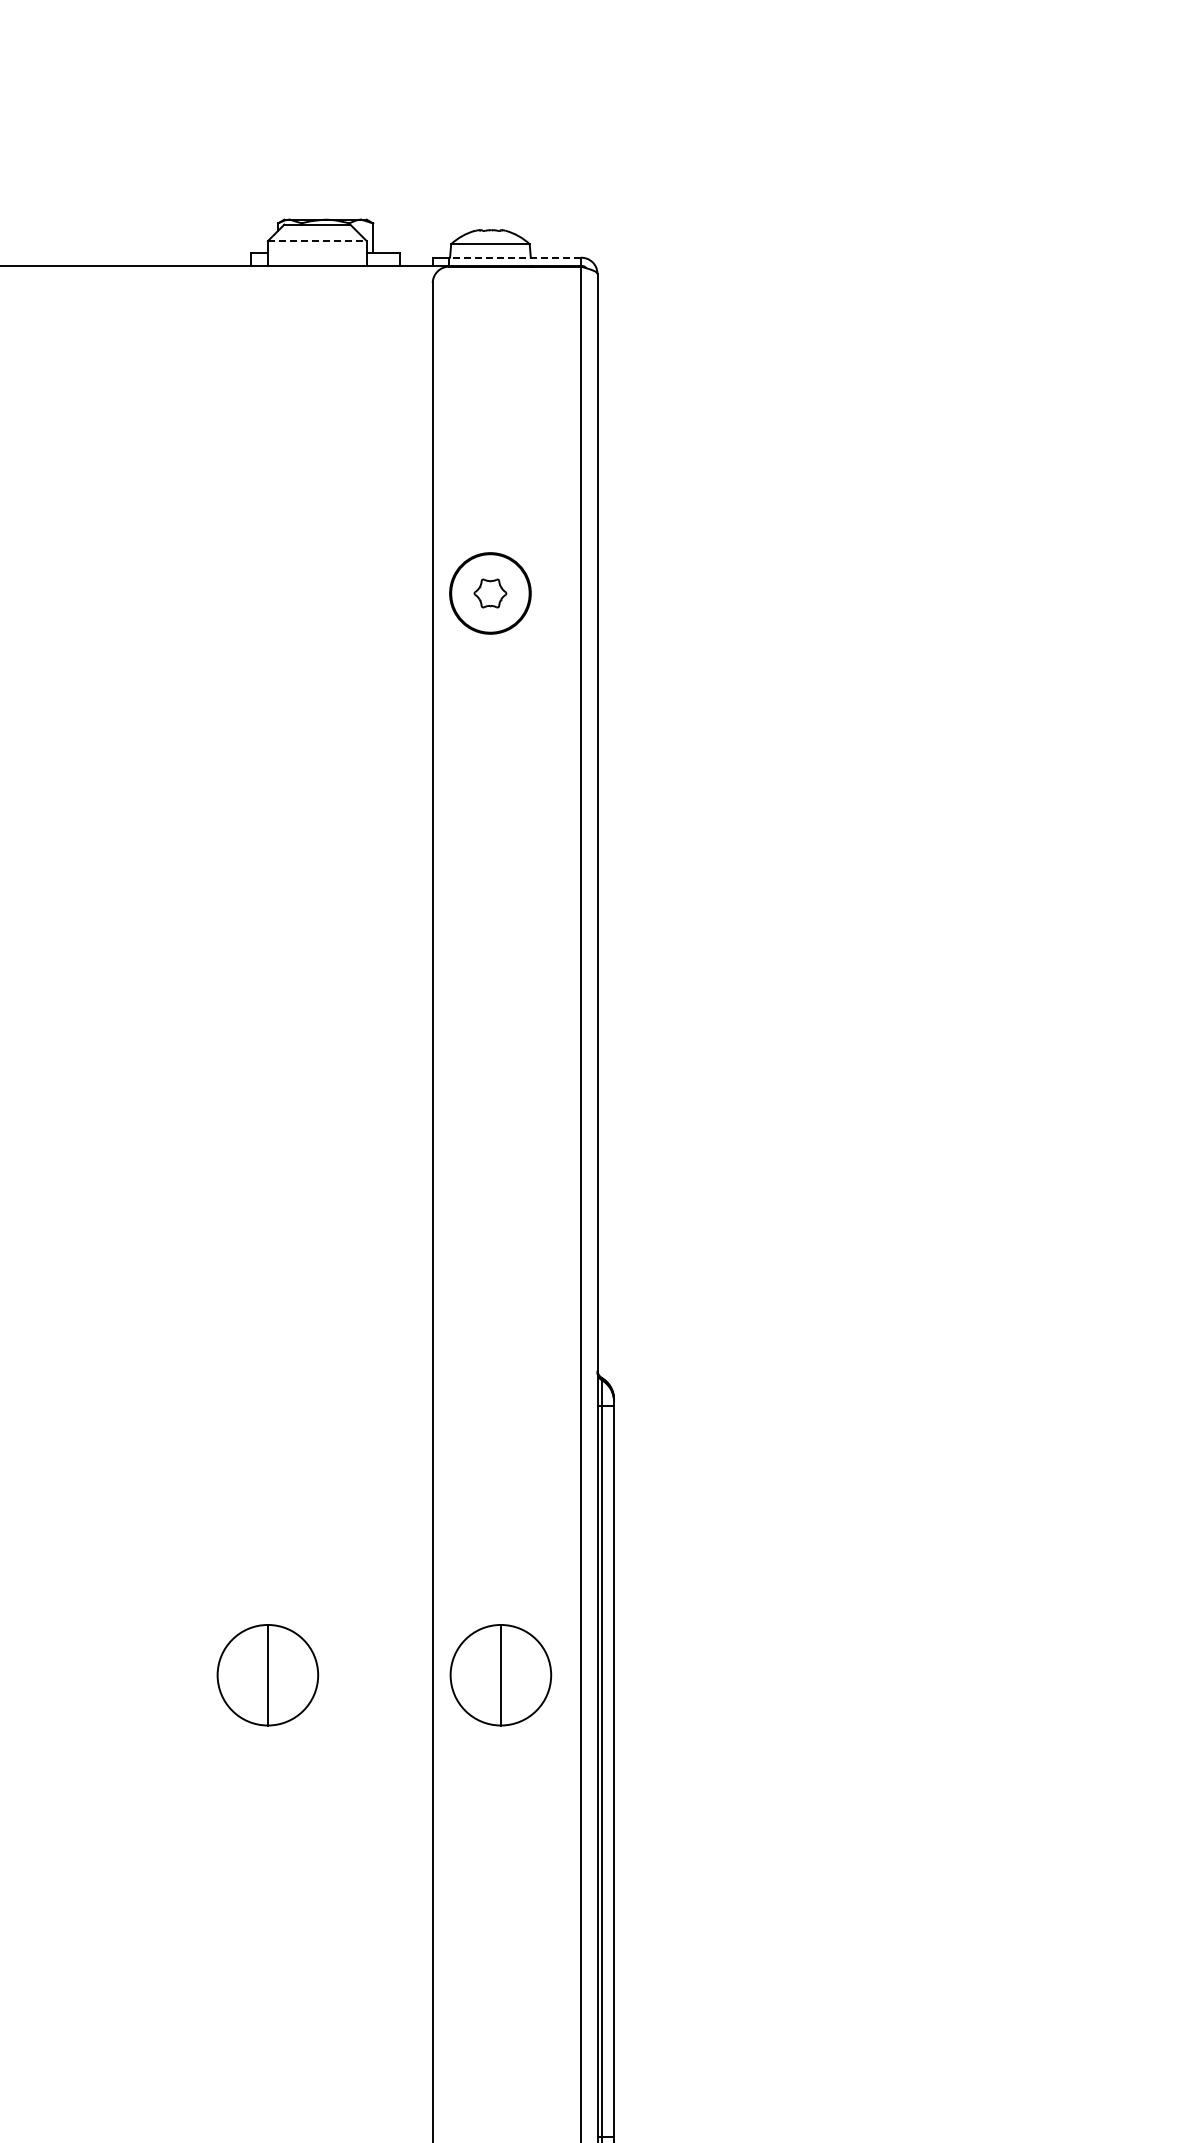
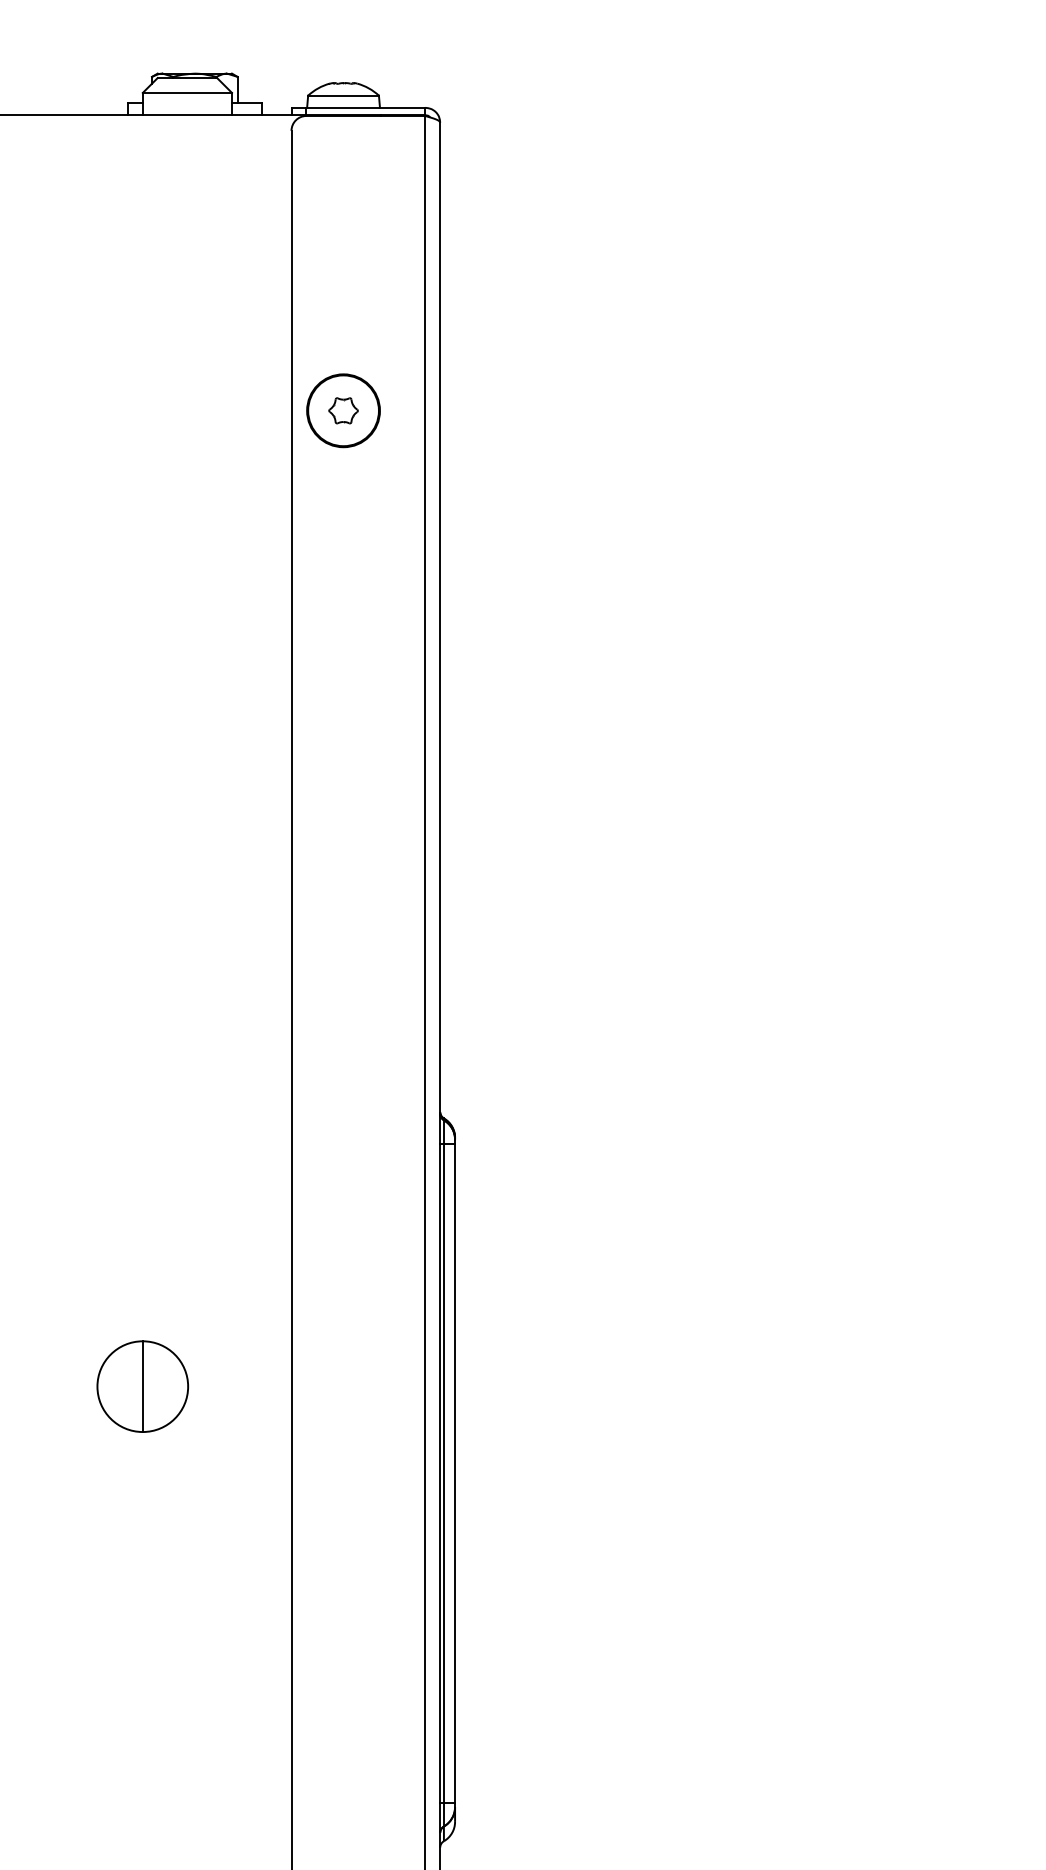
line: (317, 241) -> (187, 93), dashed -> solid
line: (515, 257) -> (366, 107), dashed -> solid
part: (500, 1675) -> (352, 1386), removed

